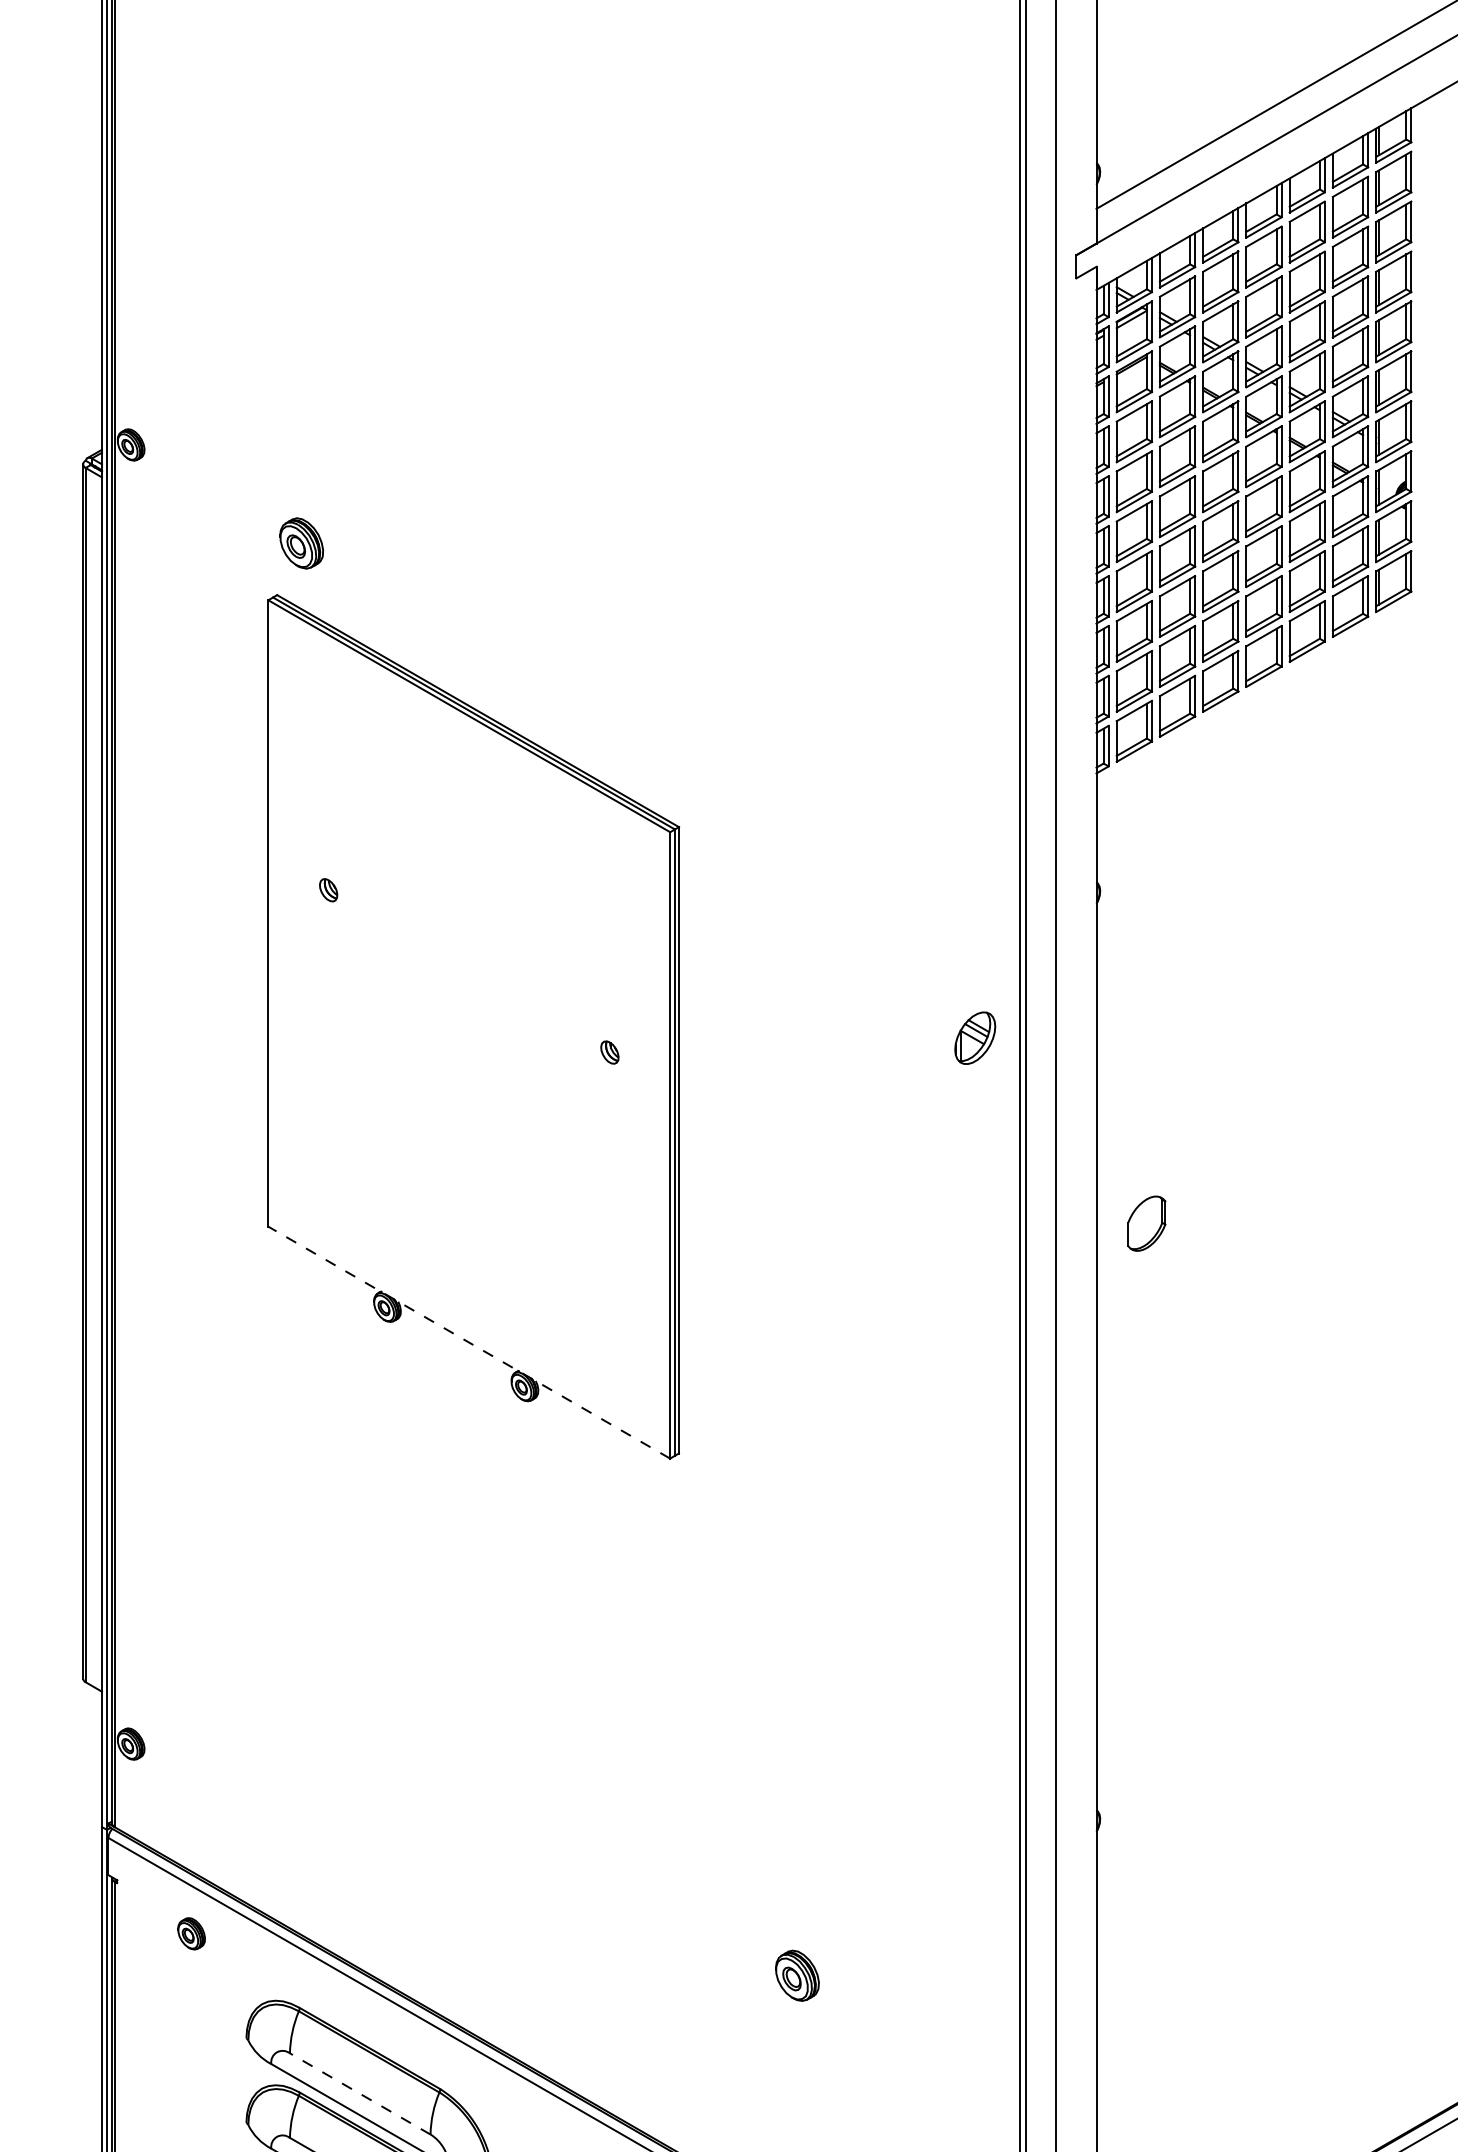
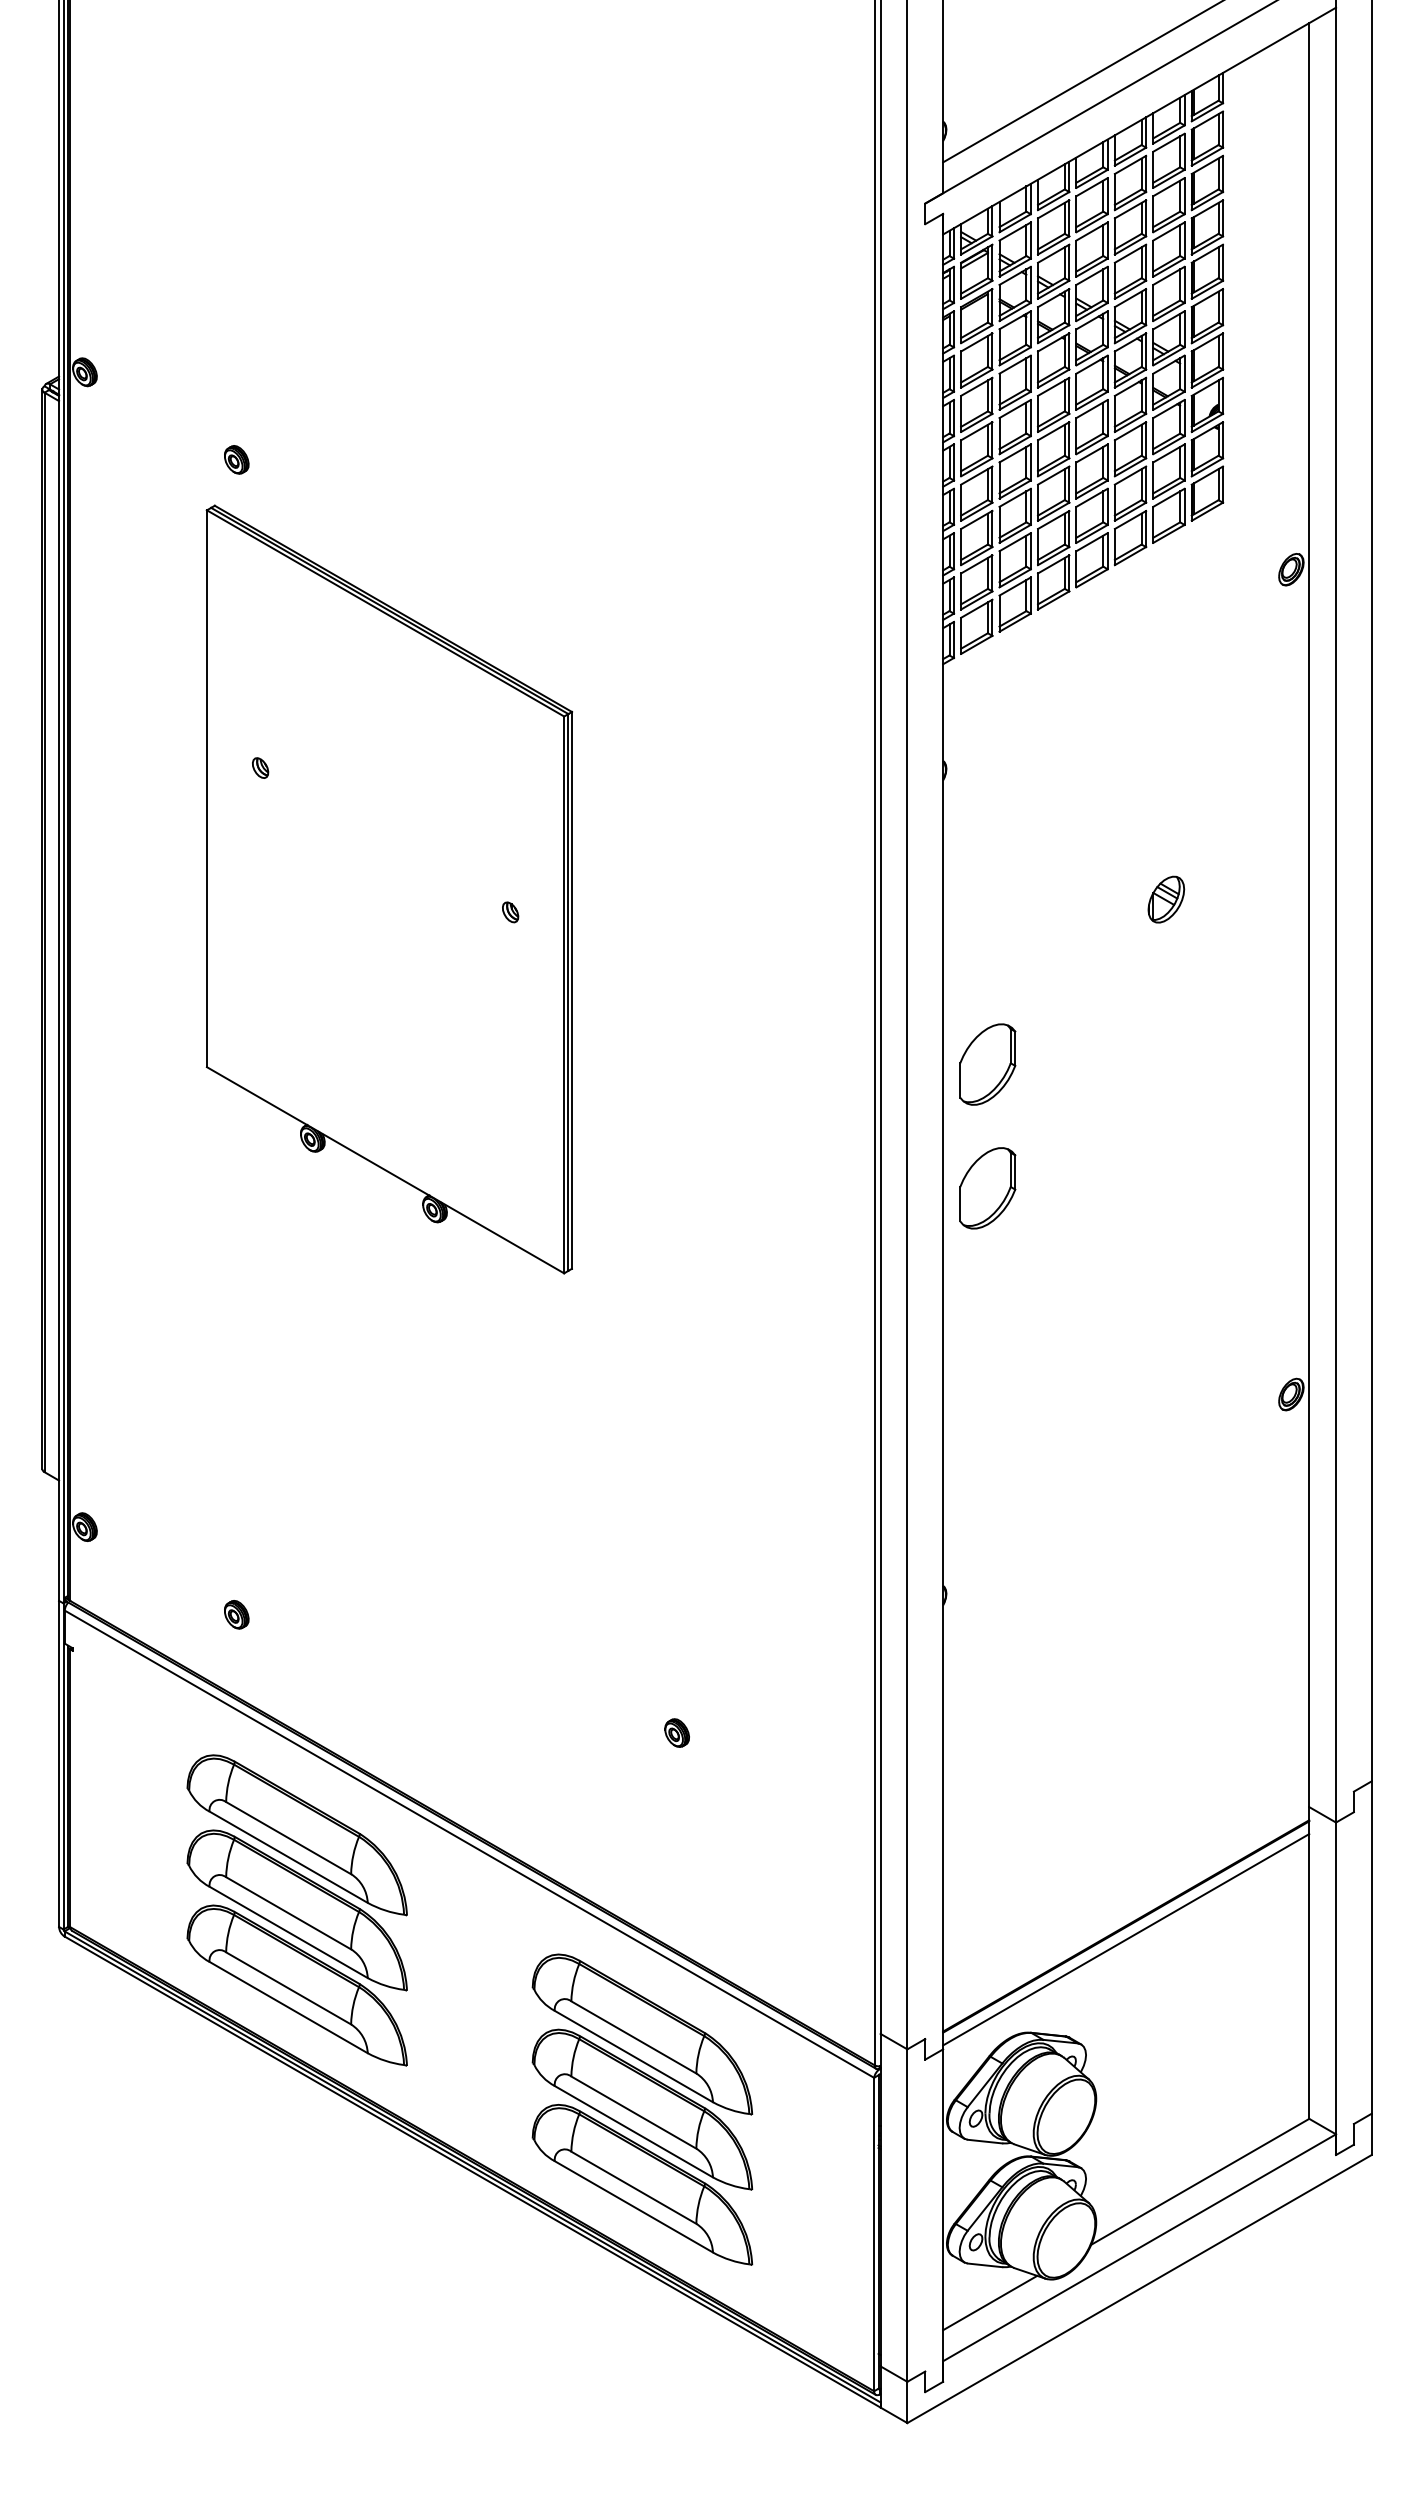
part: (301, 543) -> (236, 459), size x0.62
part: (975, 1038) -> (1166, 899), moved
part: (1146, 1223) -> (987, 1064), size x1.67
line: (469, 1342) -> (385, 1170), dashed -> solid
part: (1146, 1363) -> (987, 1188), added
part: (191, 1933) -> (236, 1614), moved
part: (796, 1975) -> (676, 1732), size x0.62
line: (360, 2093) -> (288, 1837), dashed -> solid

